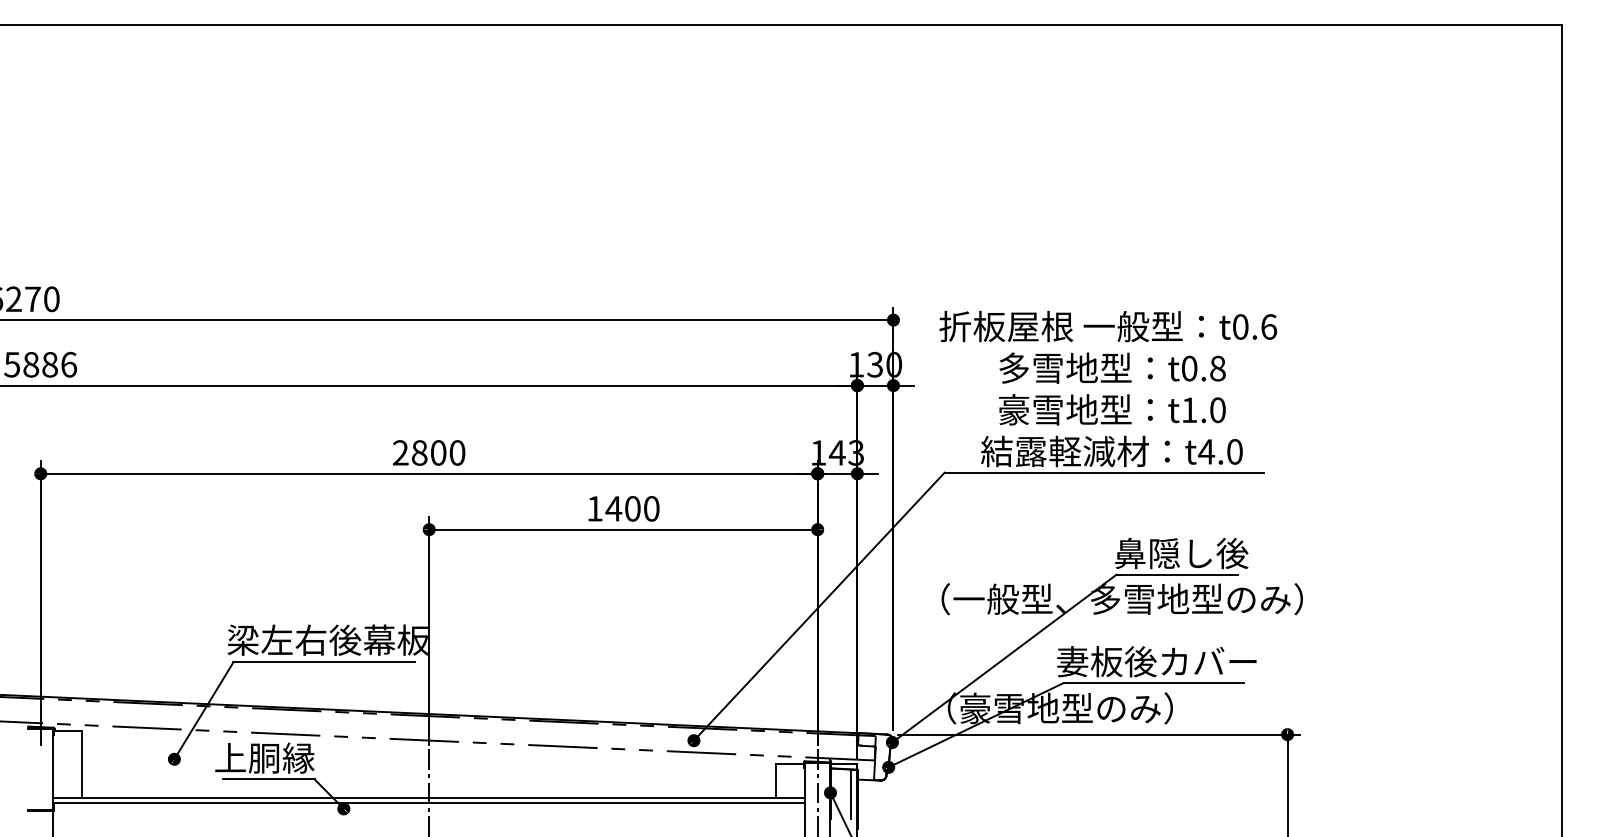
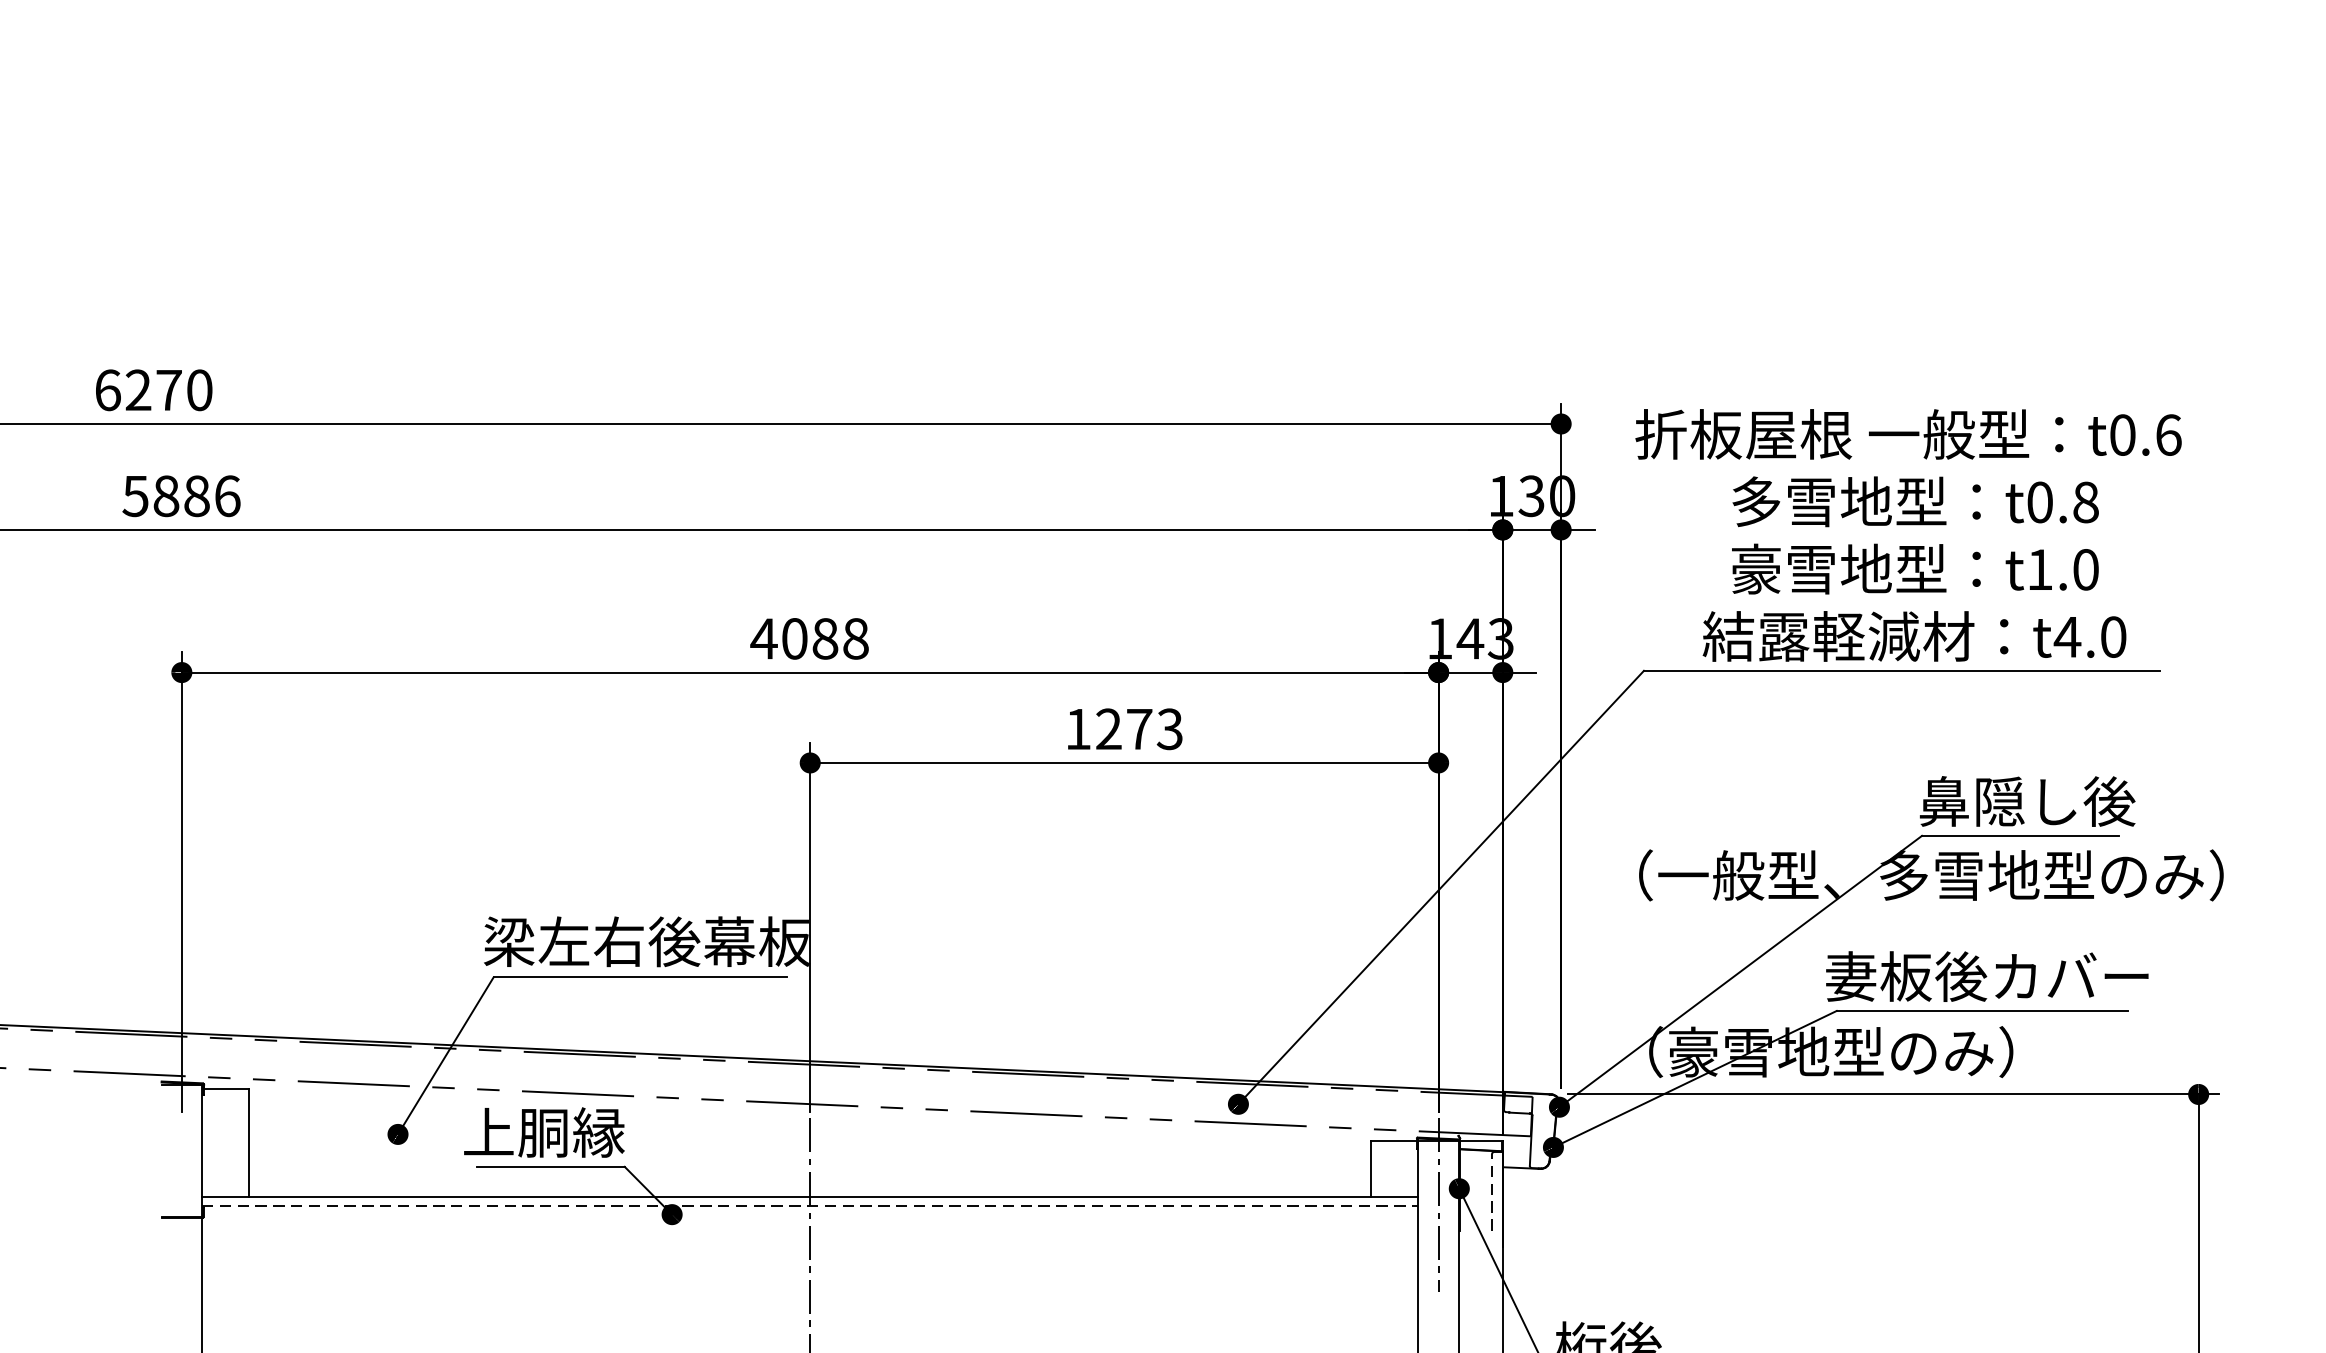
text: (428, 452) -> (809, 638), 2800 -> 4088
text: (632, 508) -> (1139, 728), 1400 -> 1273
line: (850, 795) -> (1491, 1192), solid -> dashed
line: (429, 803) -> (810, 1205), solid -> dashed

